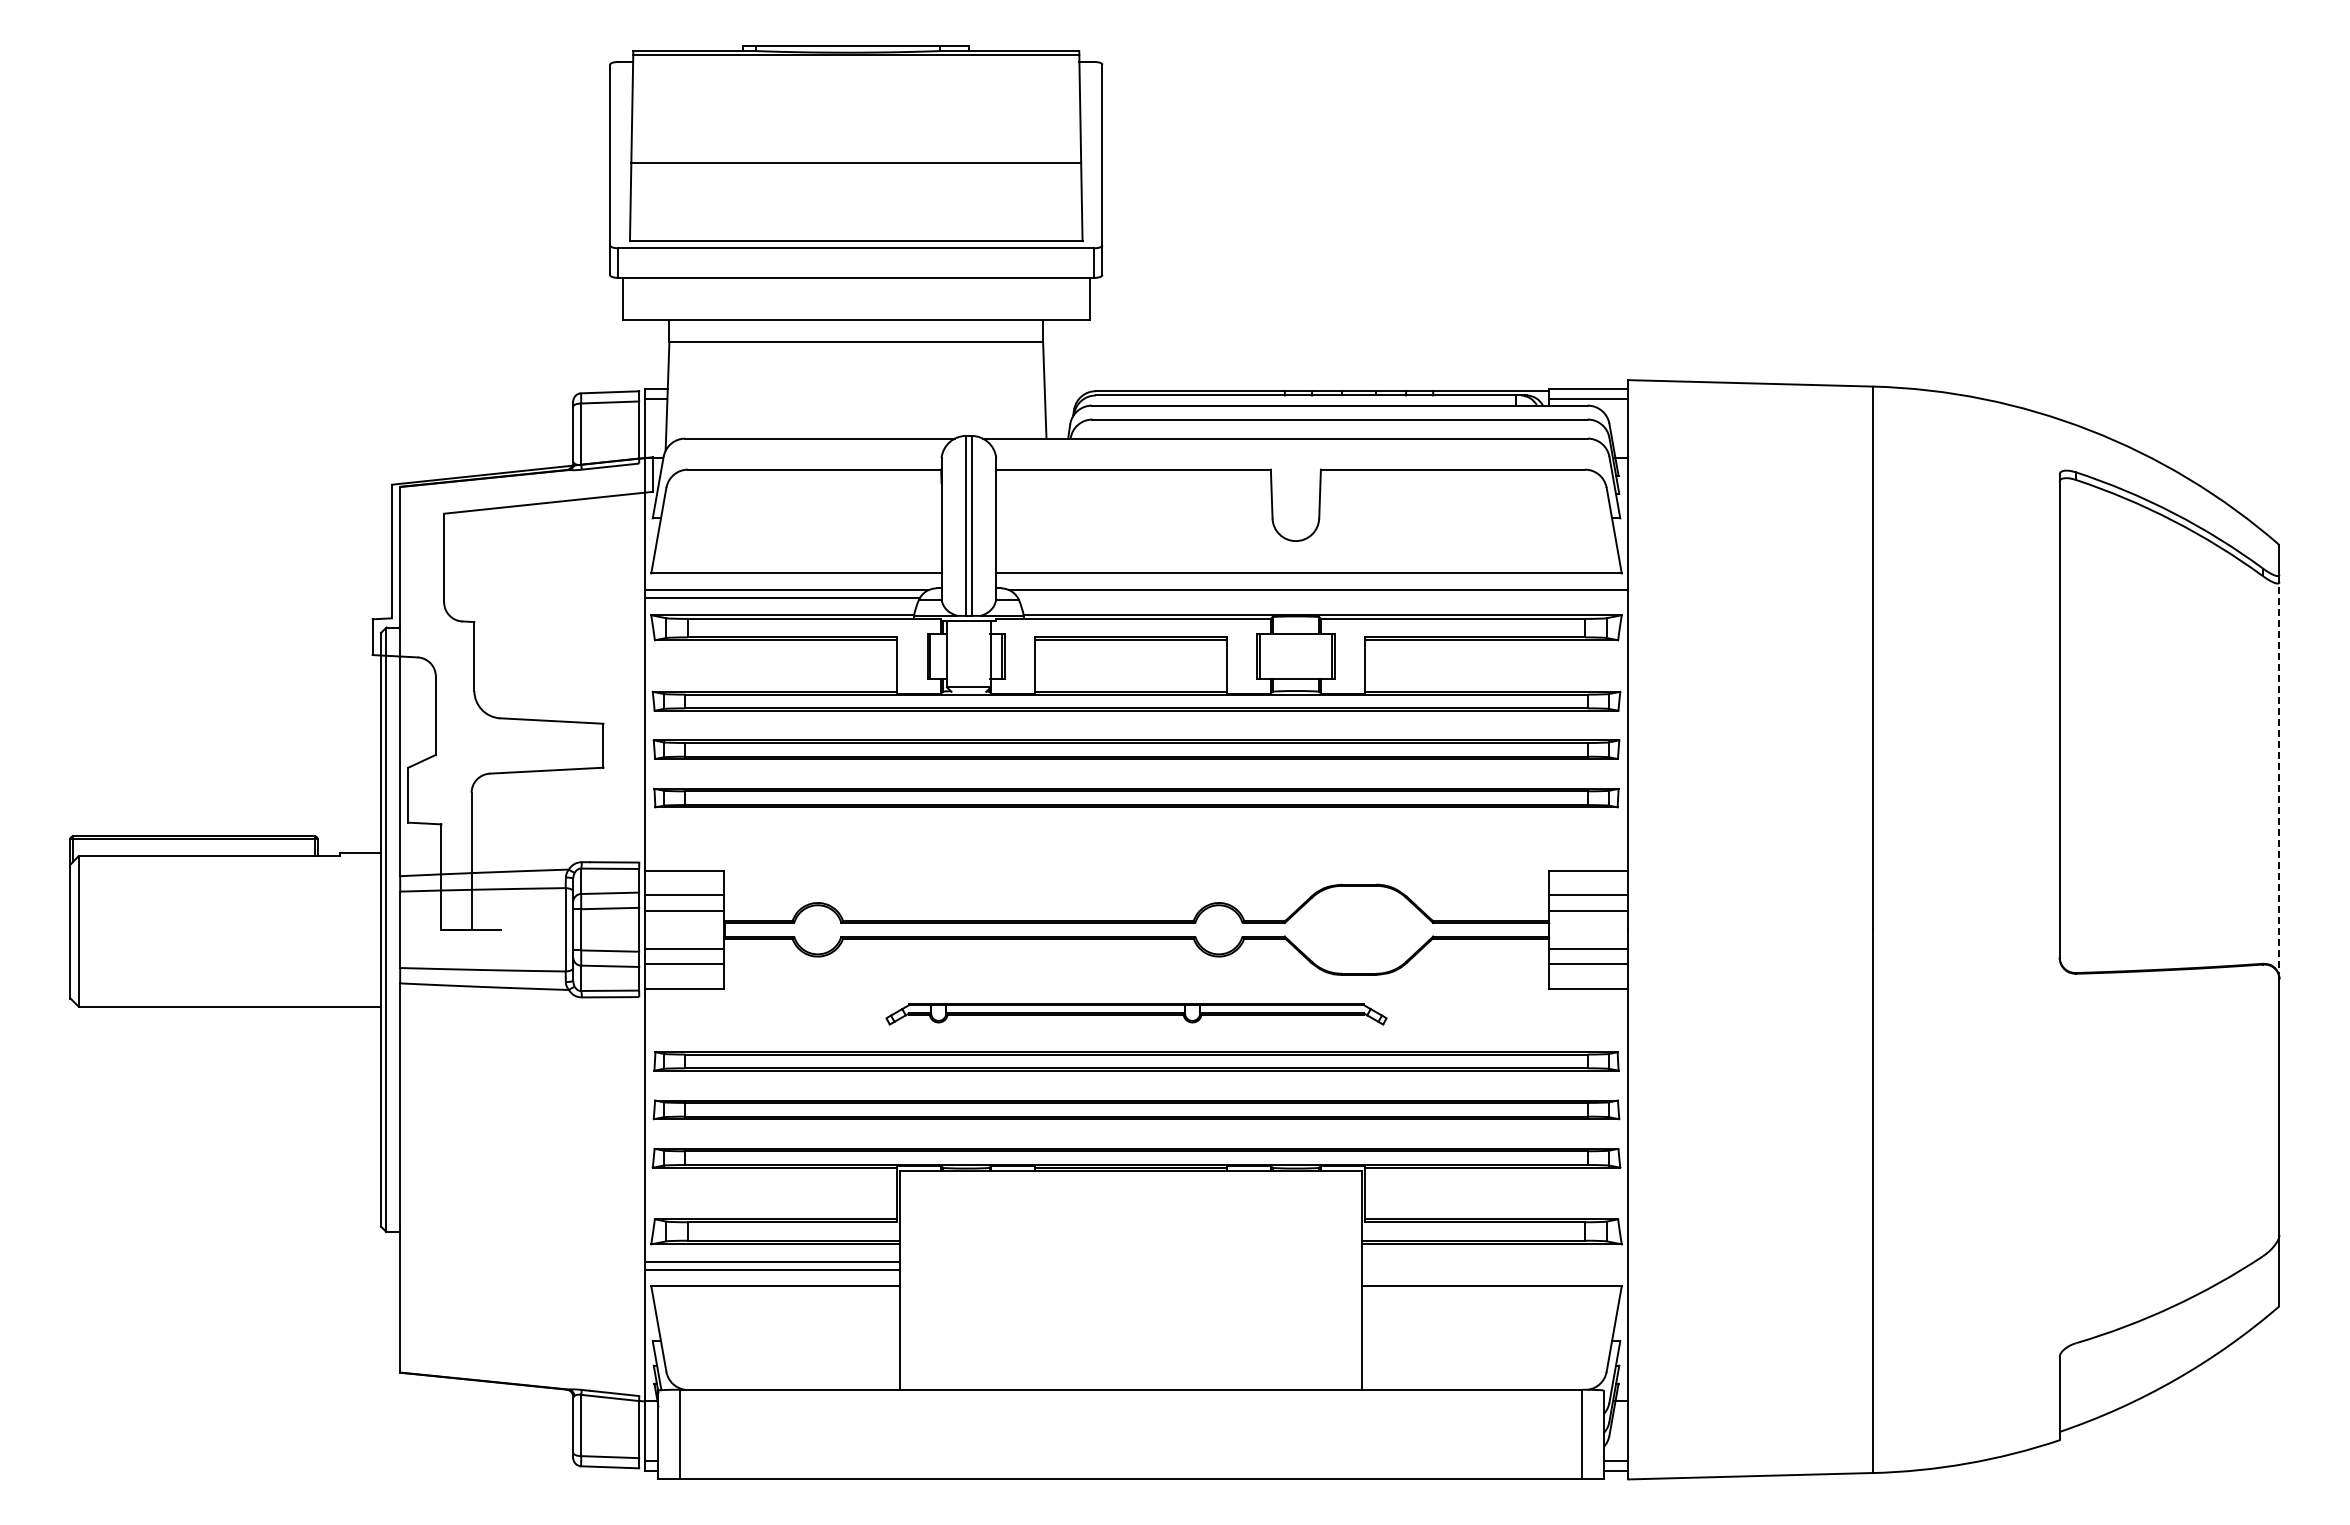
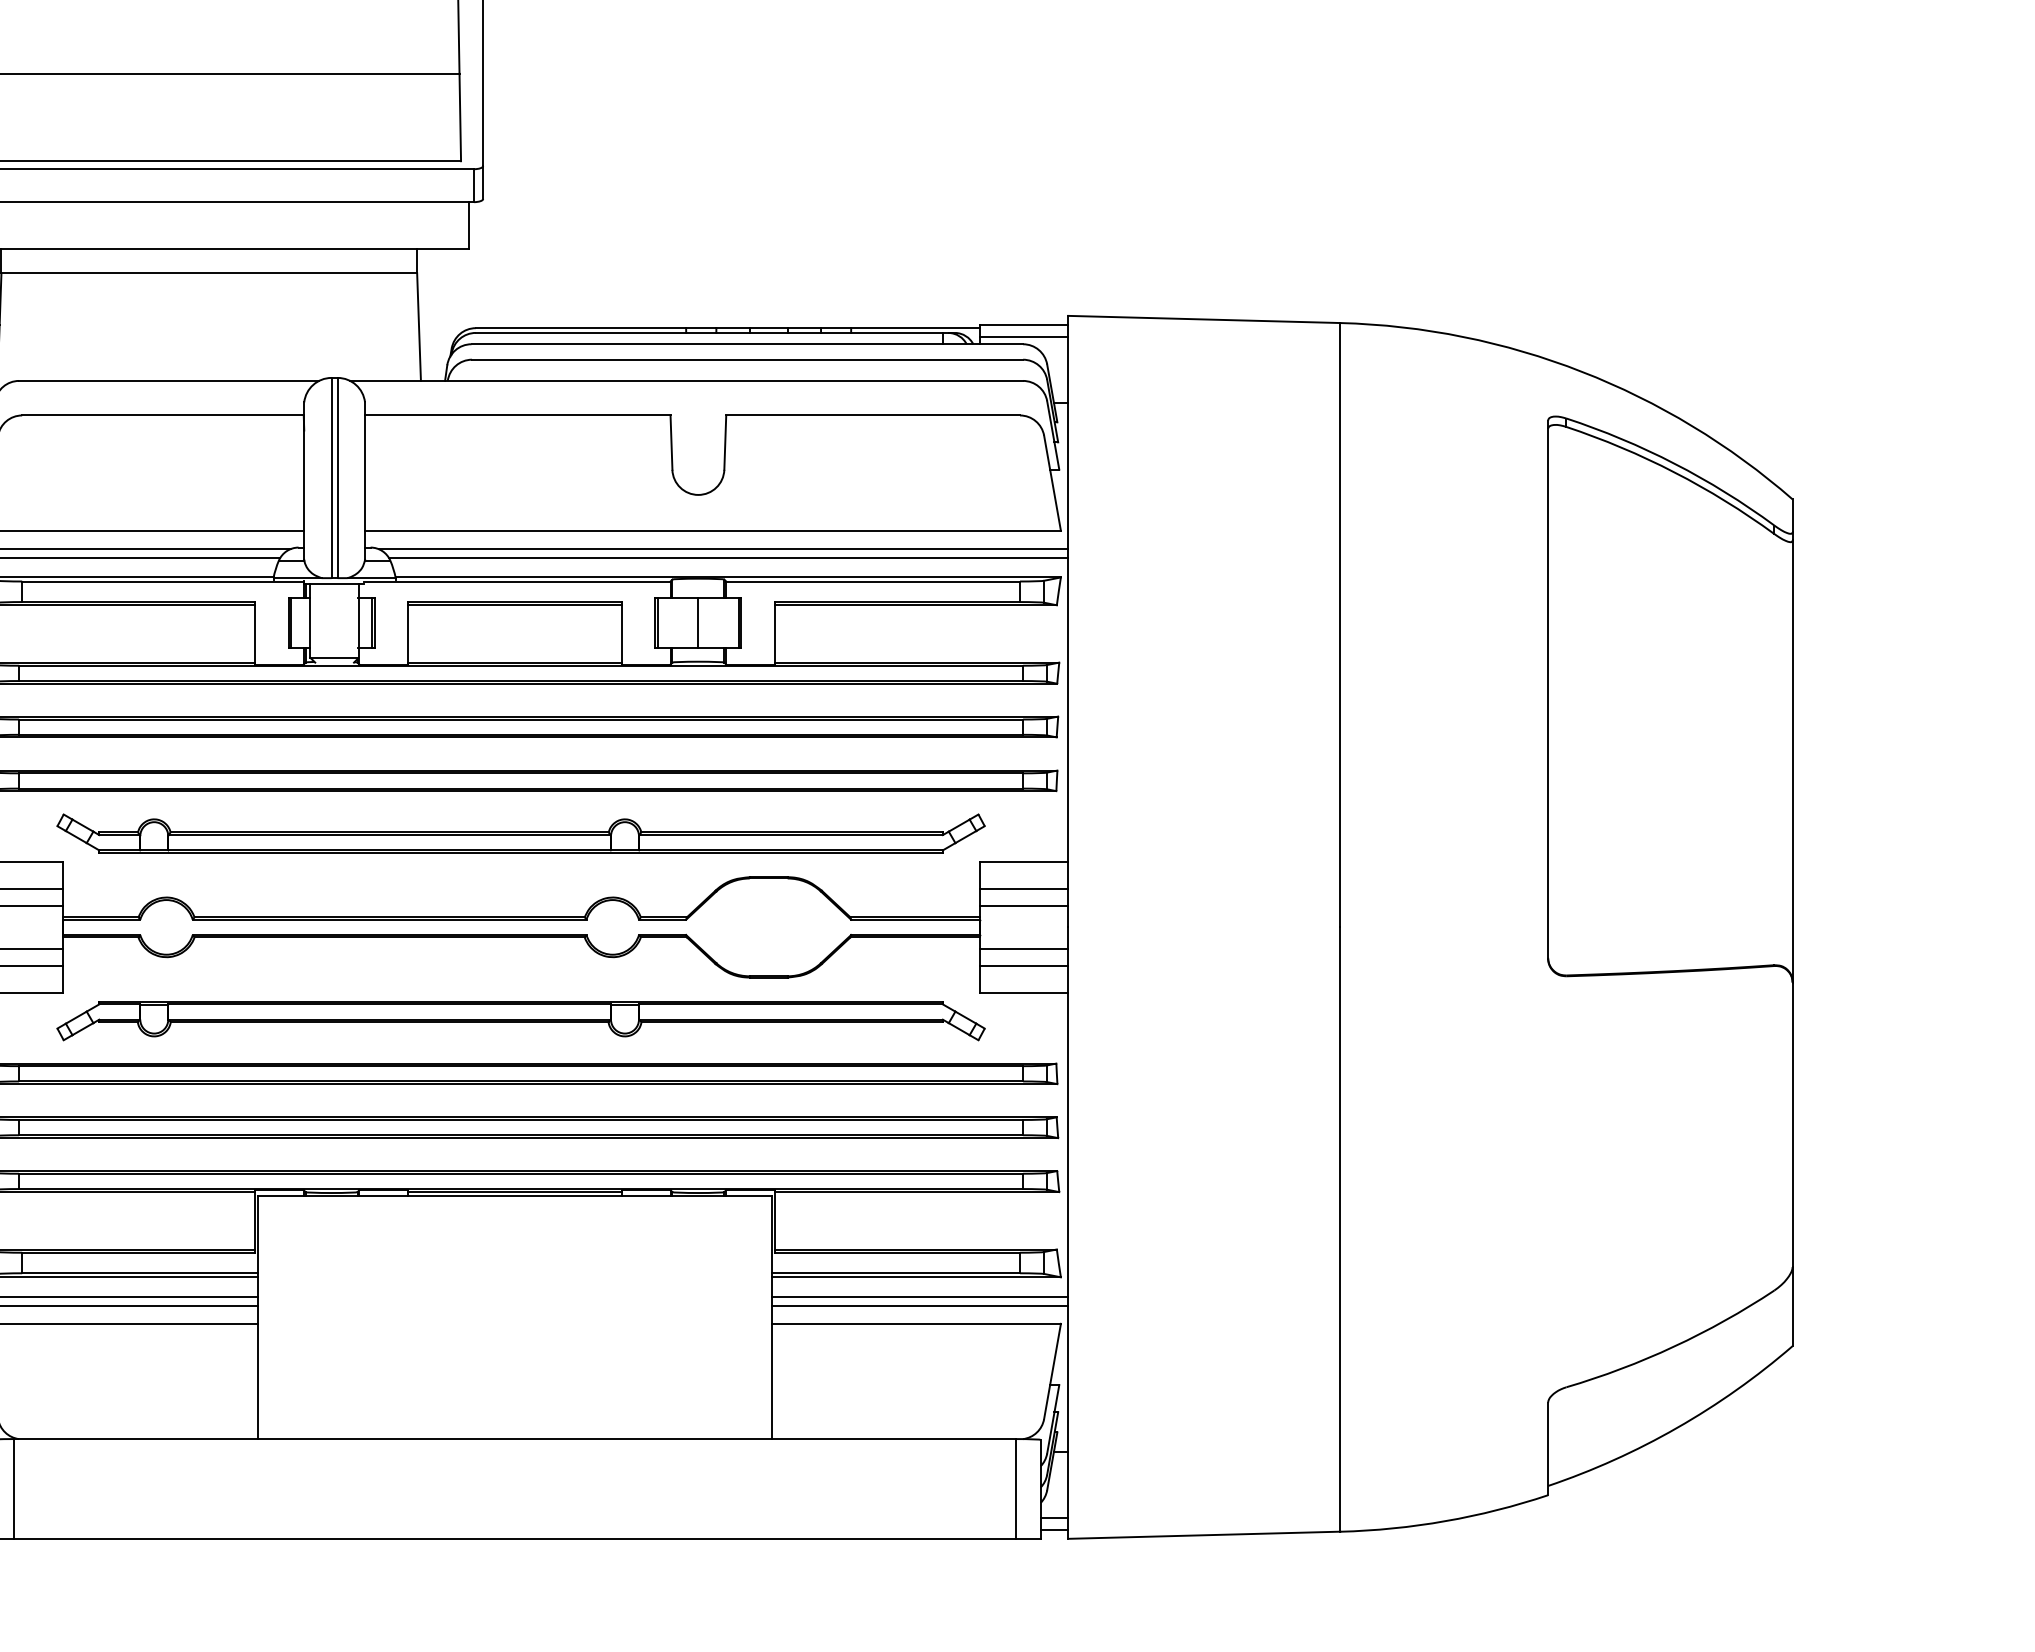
line: (1322, 597) -> (727, 557), added
line: (1295, 656) -> (697, 623), added
line: (2279, 780) -> (1792, 761), dashed -> solid
part: (1136, 845) -> (521, 833), added
part: (1136, 1014) -> (521, 1021), size x1.67
line: (1494, 1261) -> (919, 1296), added
line: (1494, 1269) -> (919, 1305), added

